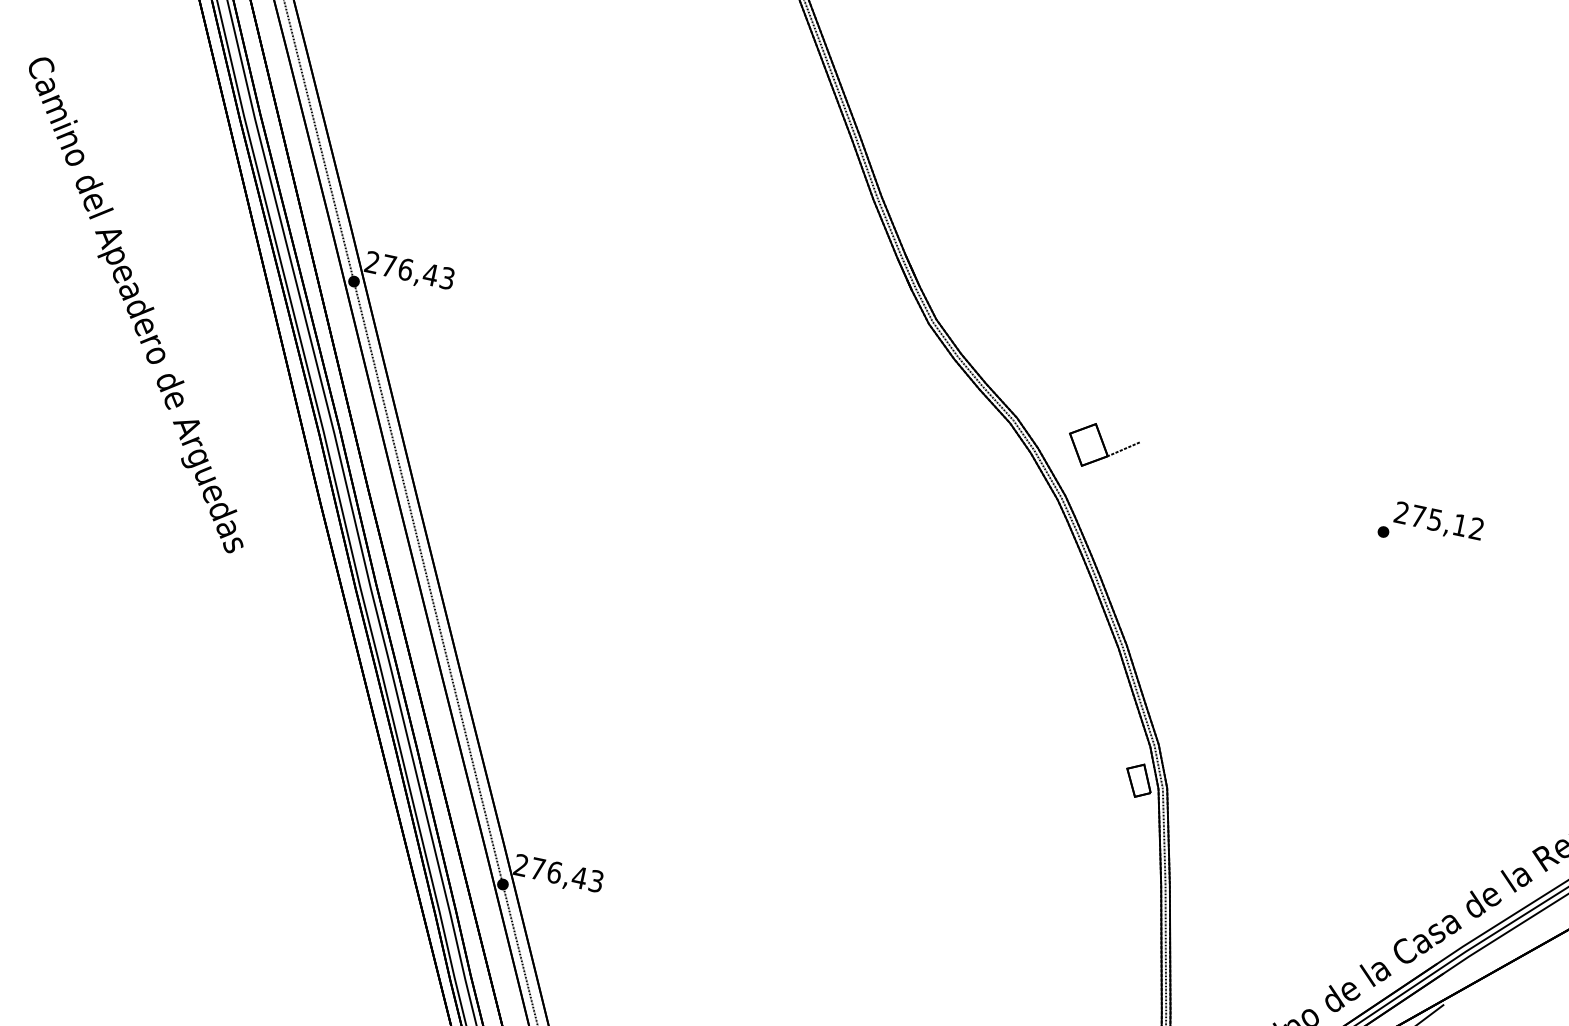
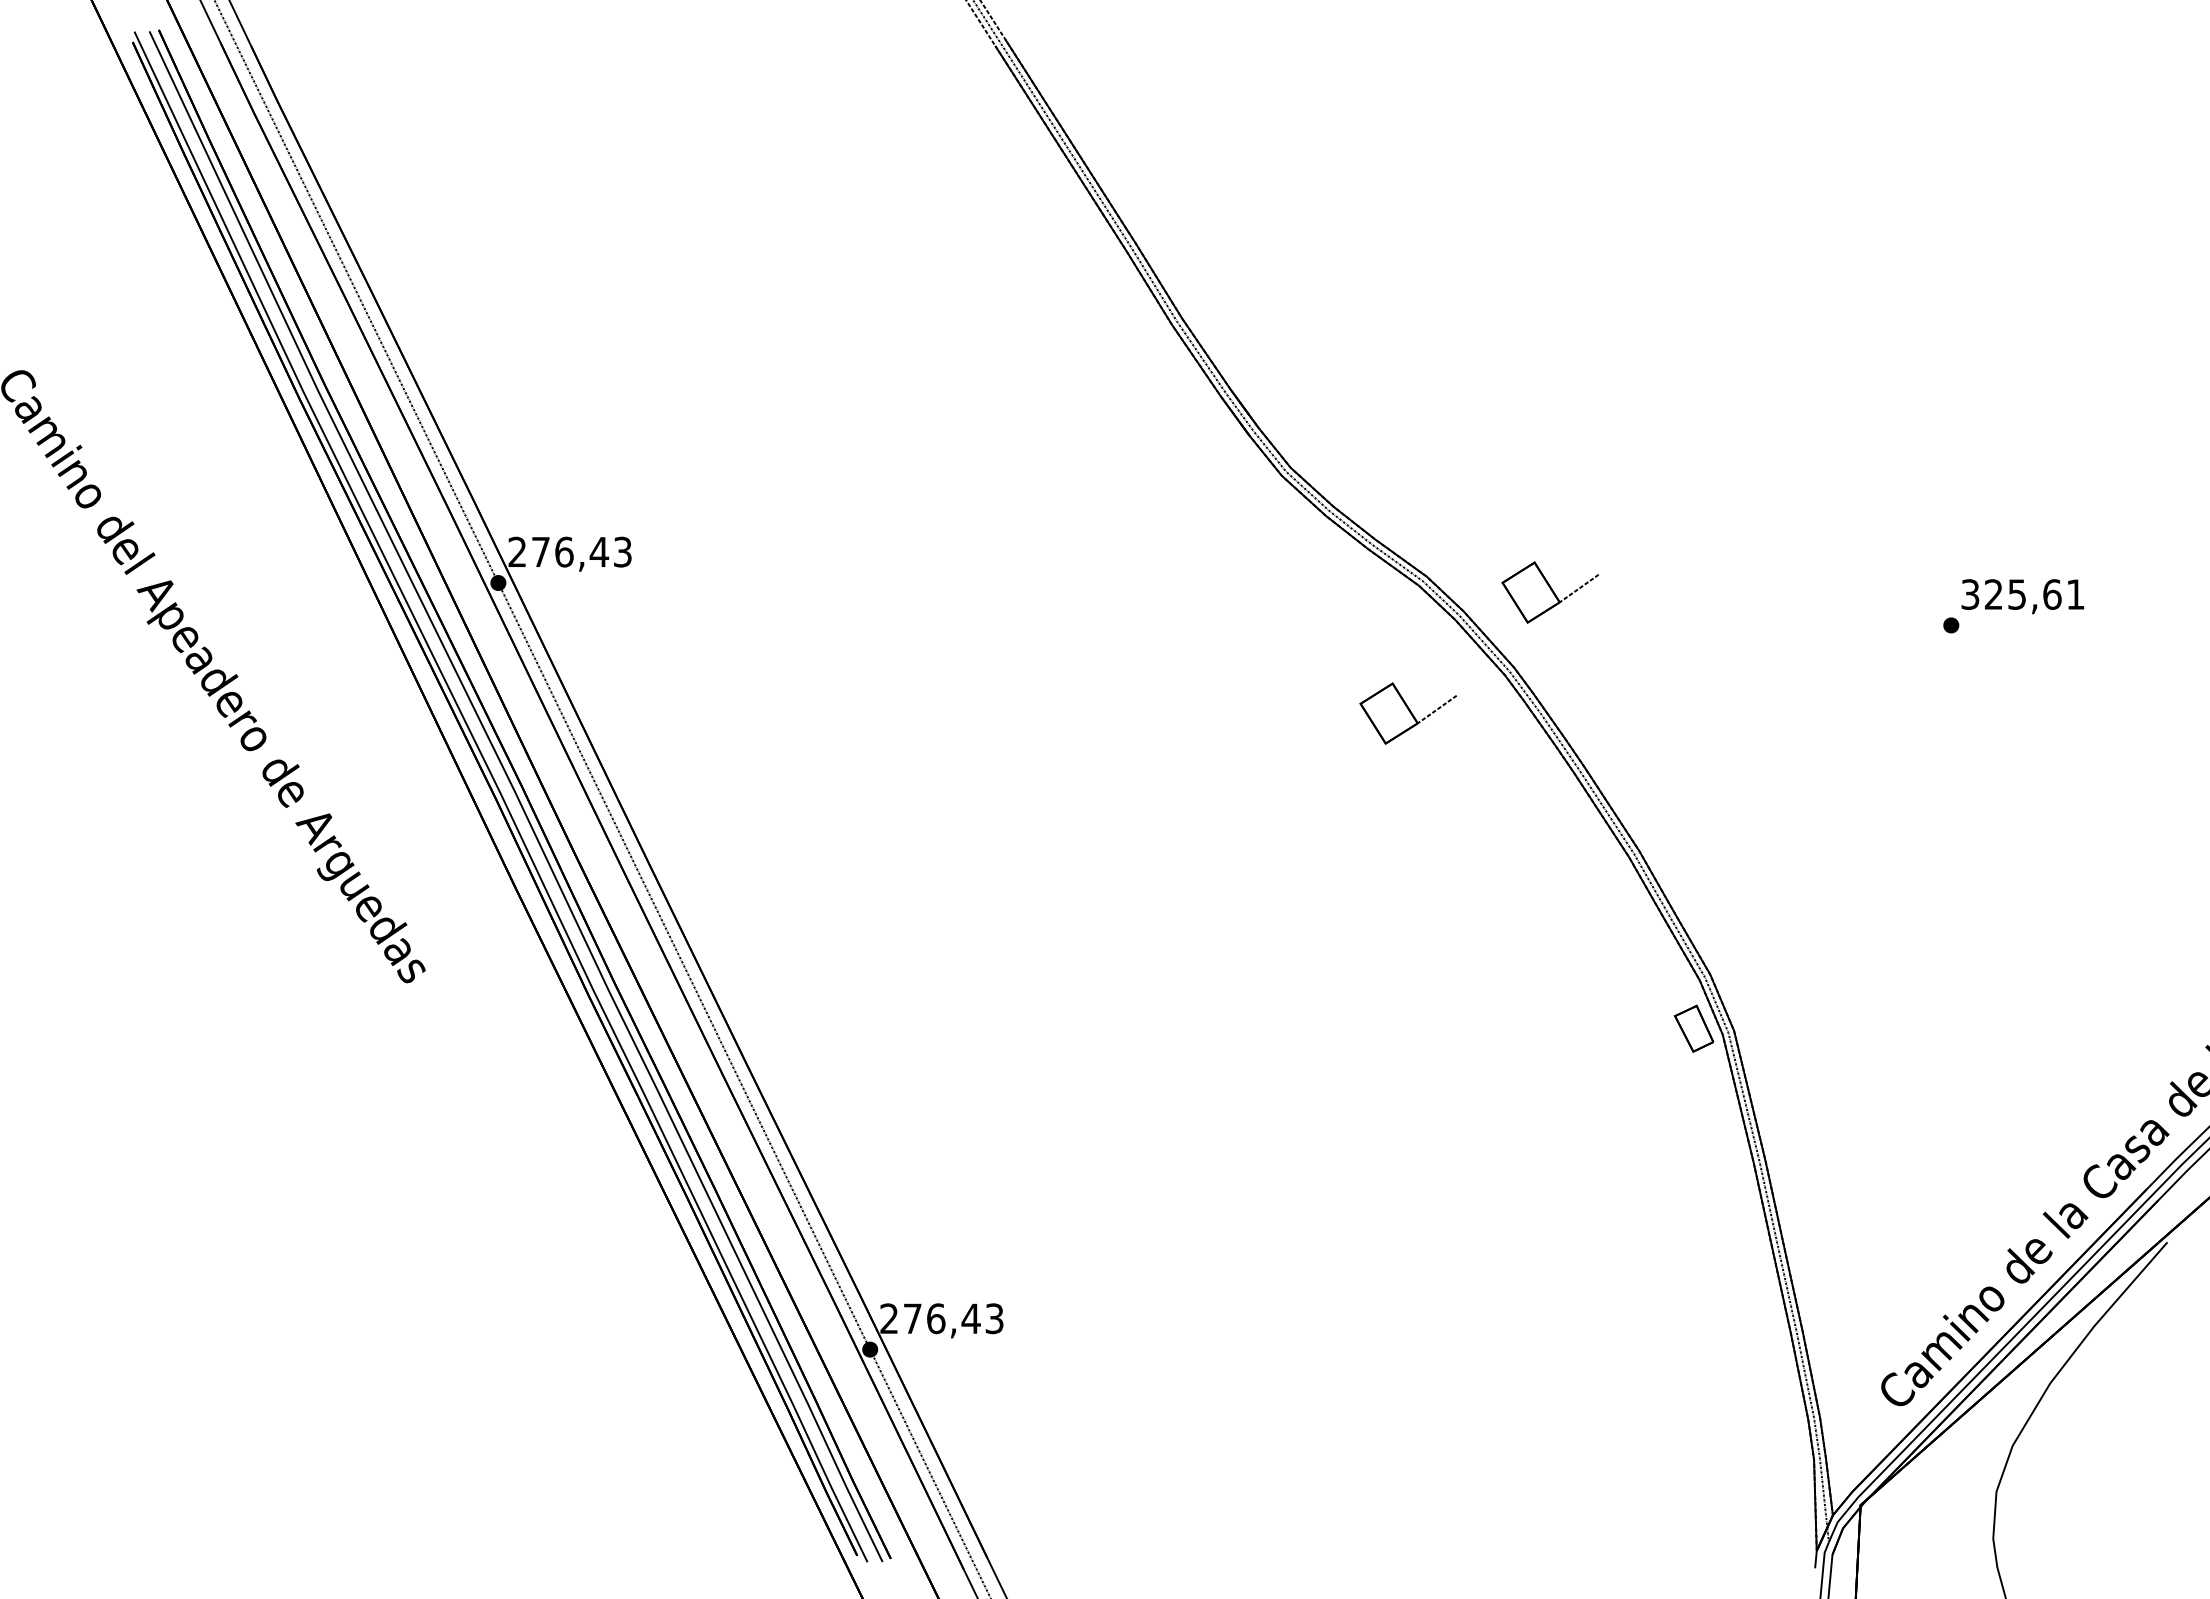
part: (982, 512) -> (1407, 713), added
text: (1438, 520) -> (2022, 594), 275,12 -> 325,61

